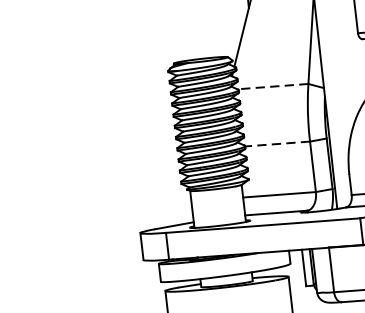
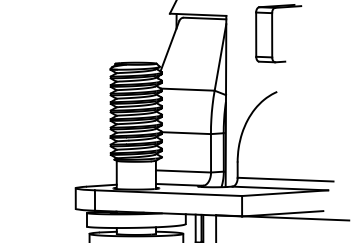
line: (272, 86) -> (187, 89), dashed -> solid
line: (277, 144) -> (186, 133), dashed -> solid

